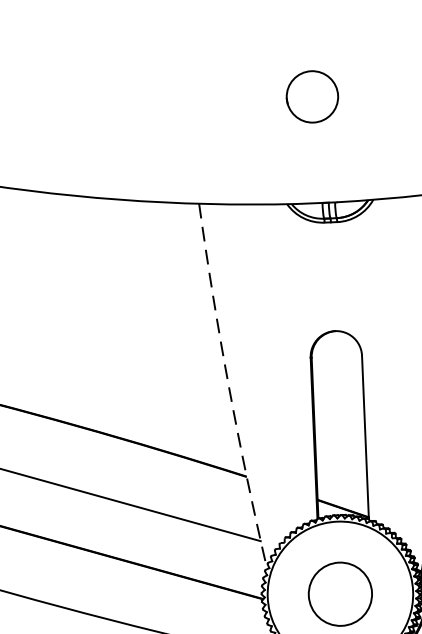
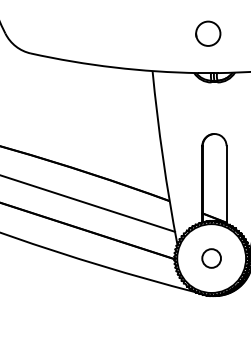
circle: (312, 96) -> (208, 33), moved
arc: (229, 387) -> (163, 158), dashed -> solid
circle: (340, 594) -> (211, 258), size x0.62

